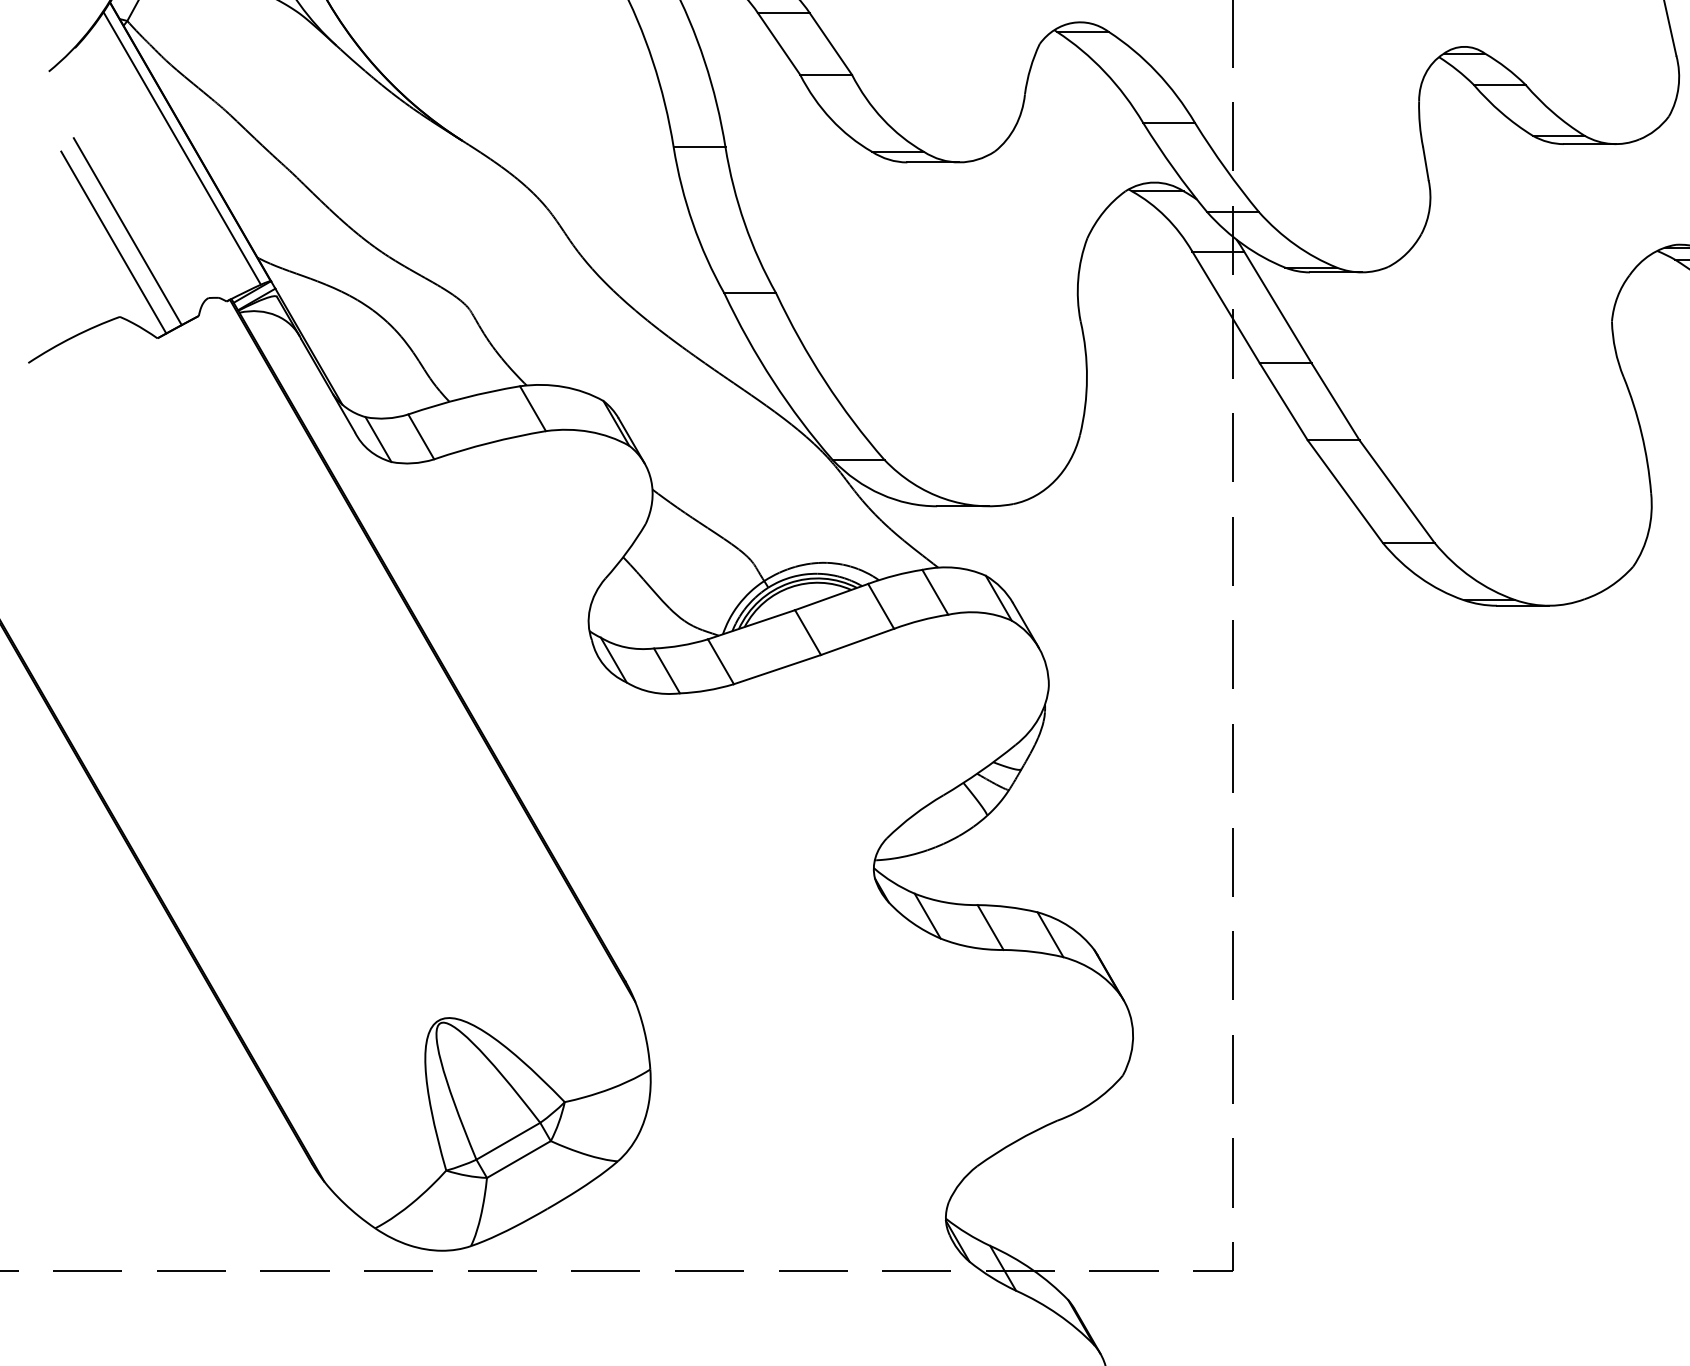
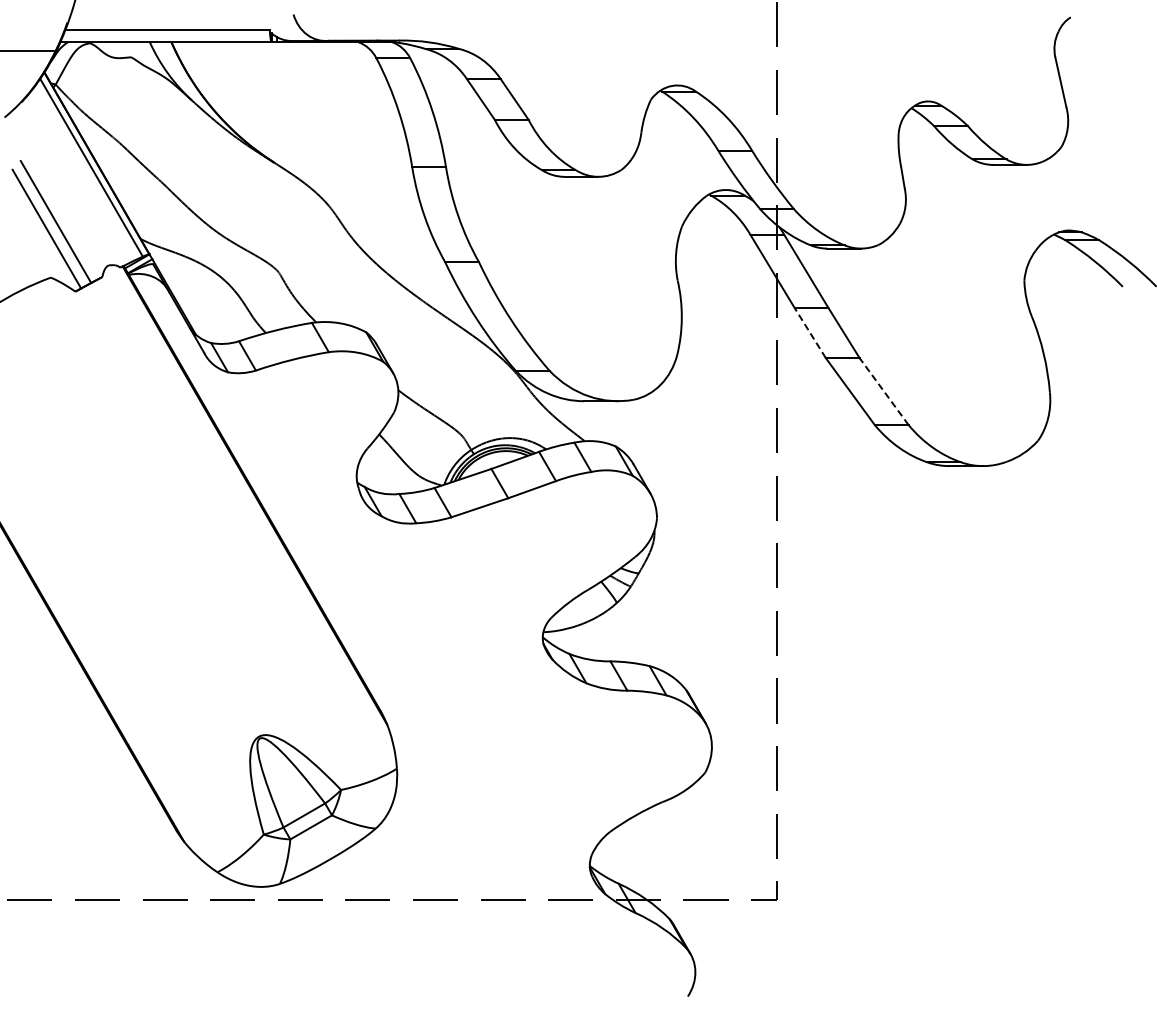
line: (1284, 402) -> (810, 333), solid -> dashed
line: (1396, 491) -> (883, 391), solid -> dashed

